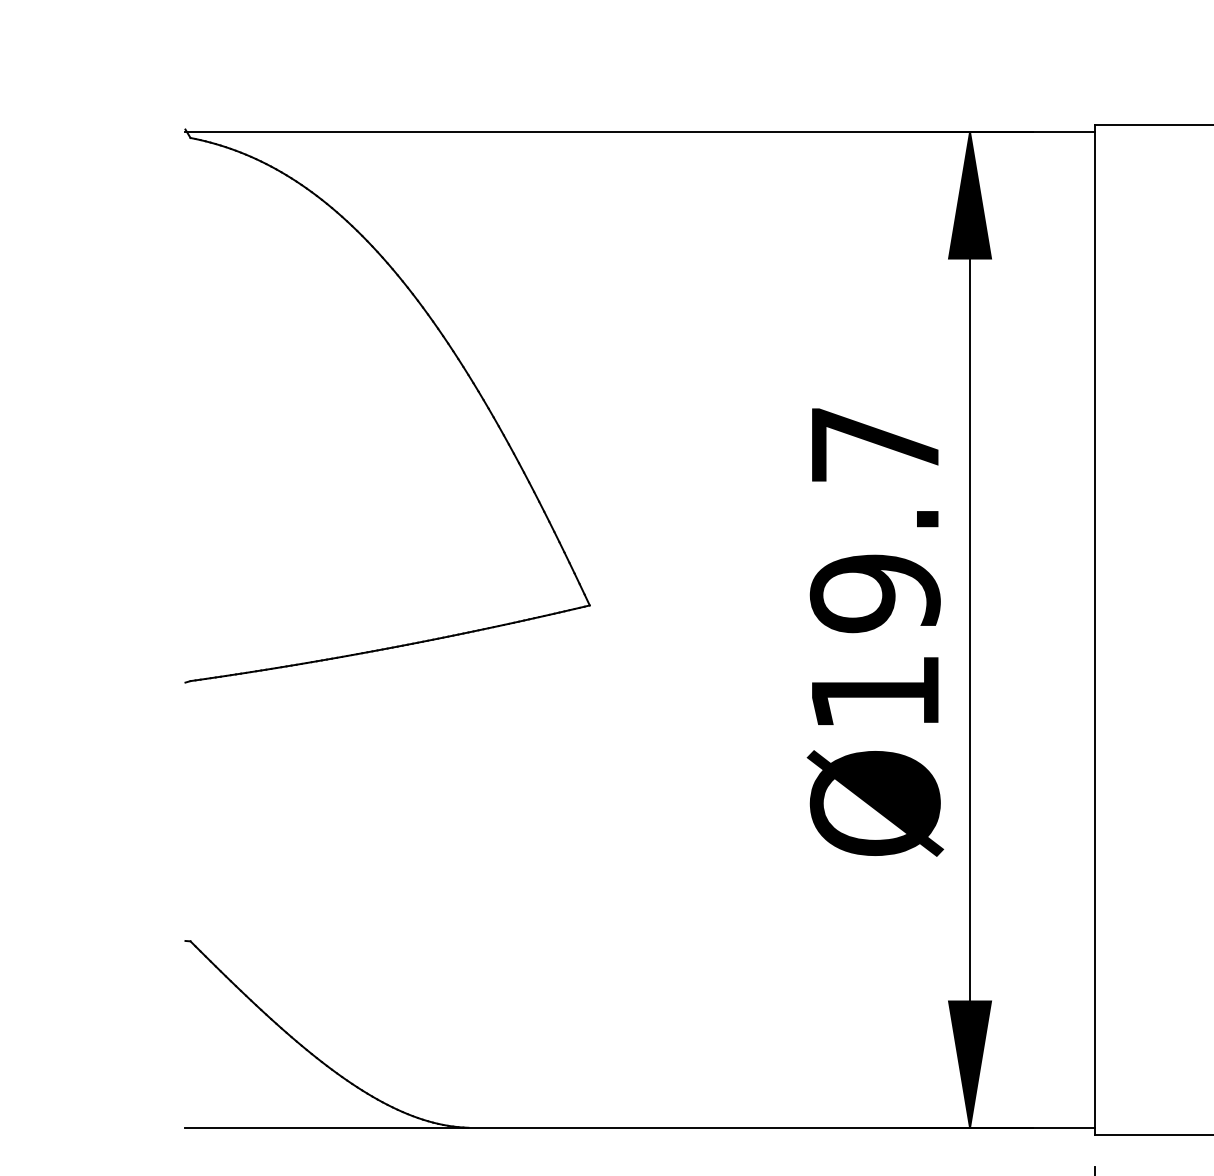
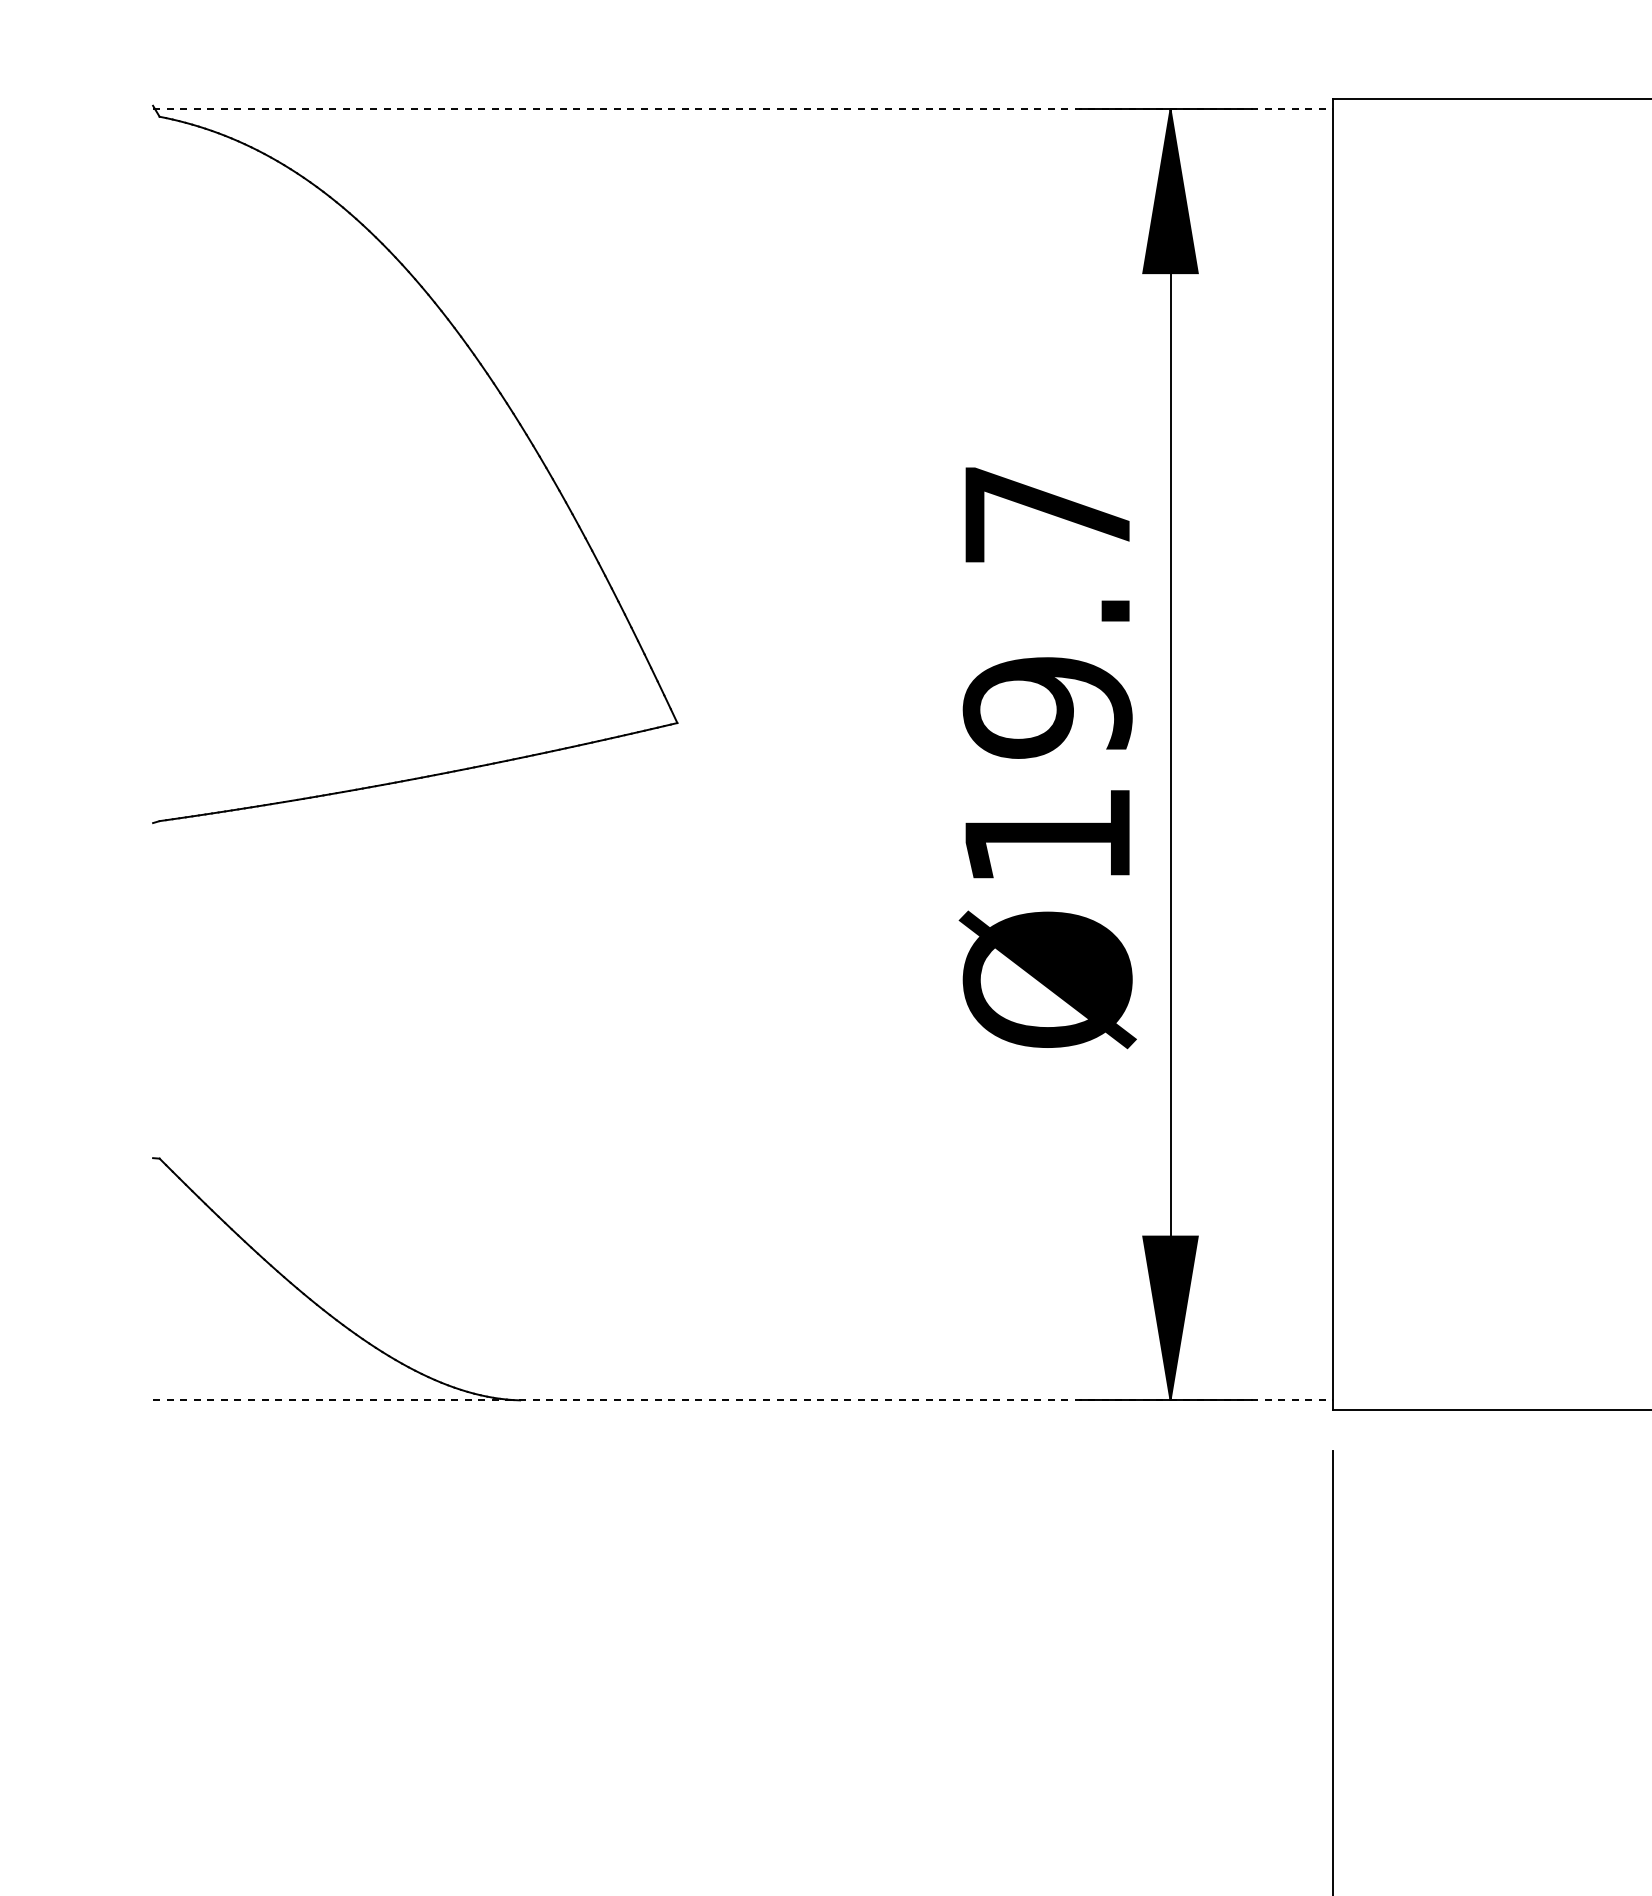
line: (639, 132) -> (742, 109), solid -> dashed
line: (639, 1127) -> (742, 1400), solid -> dashed

